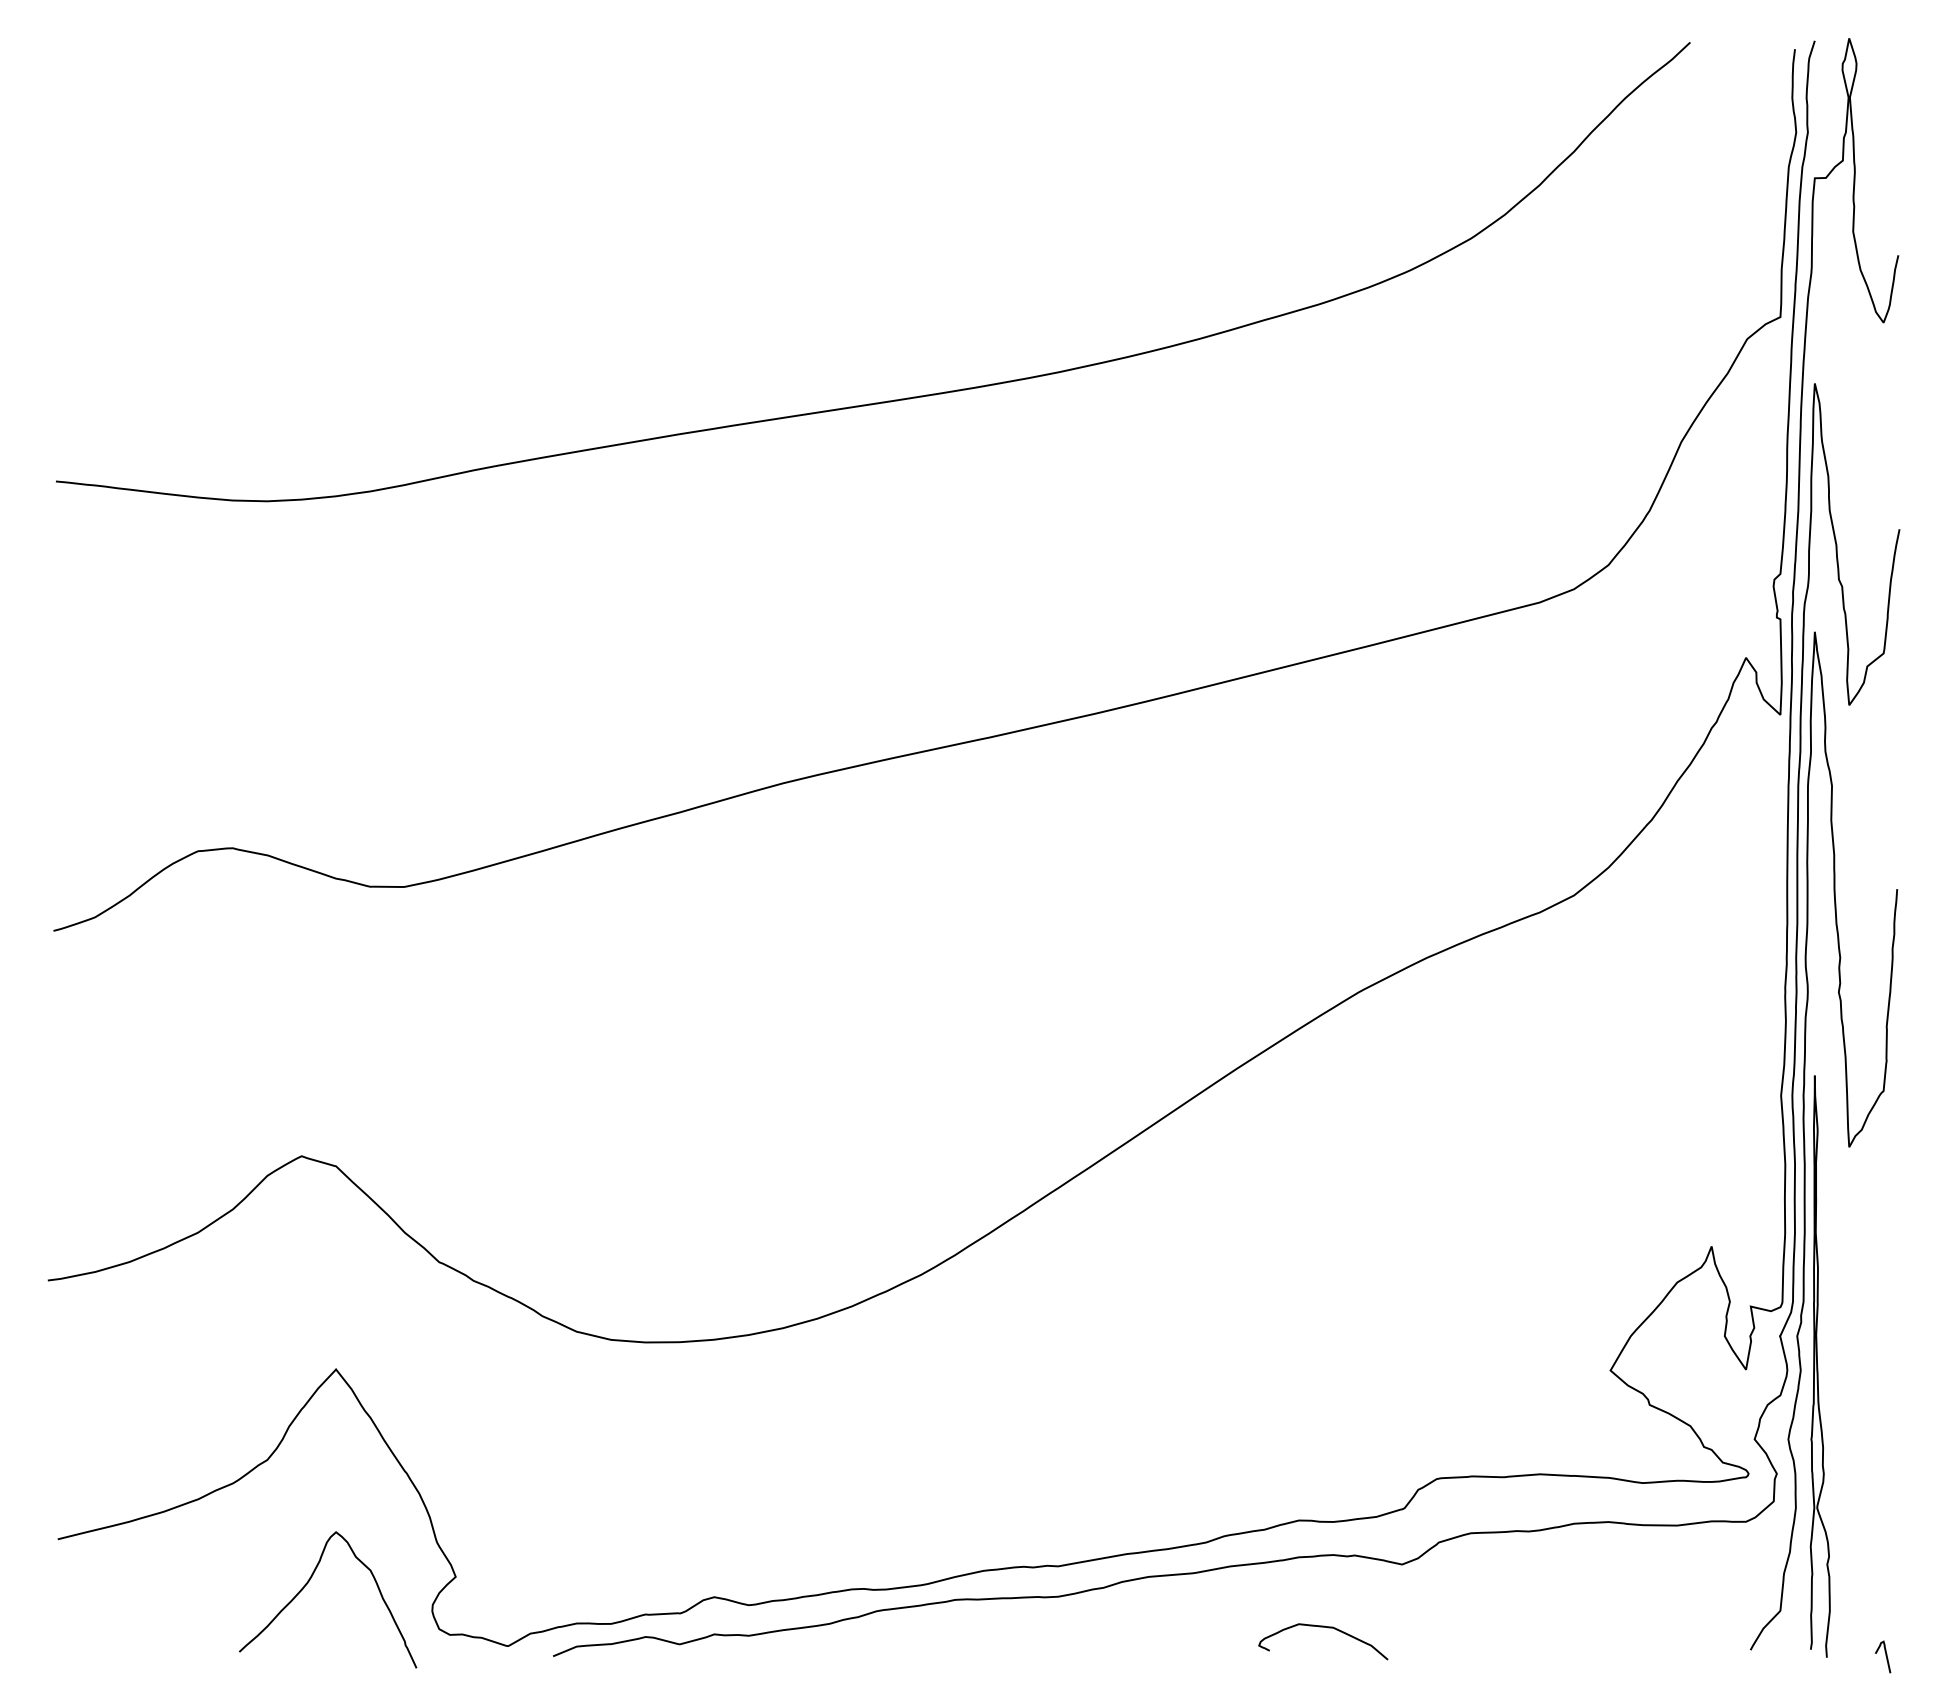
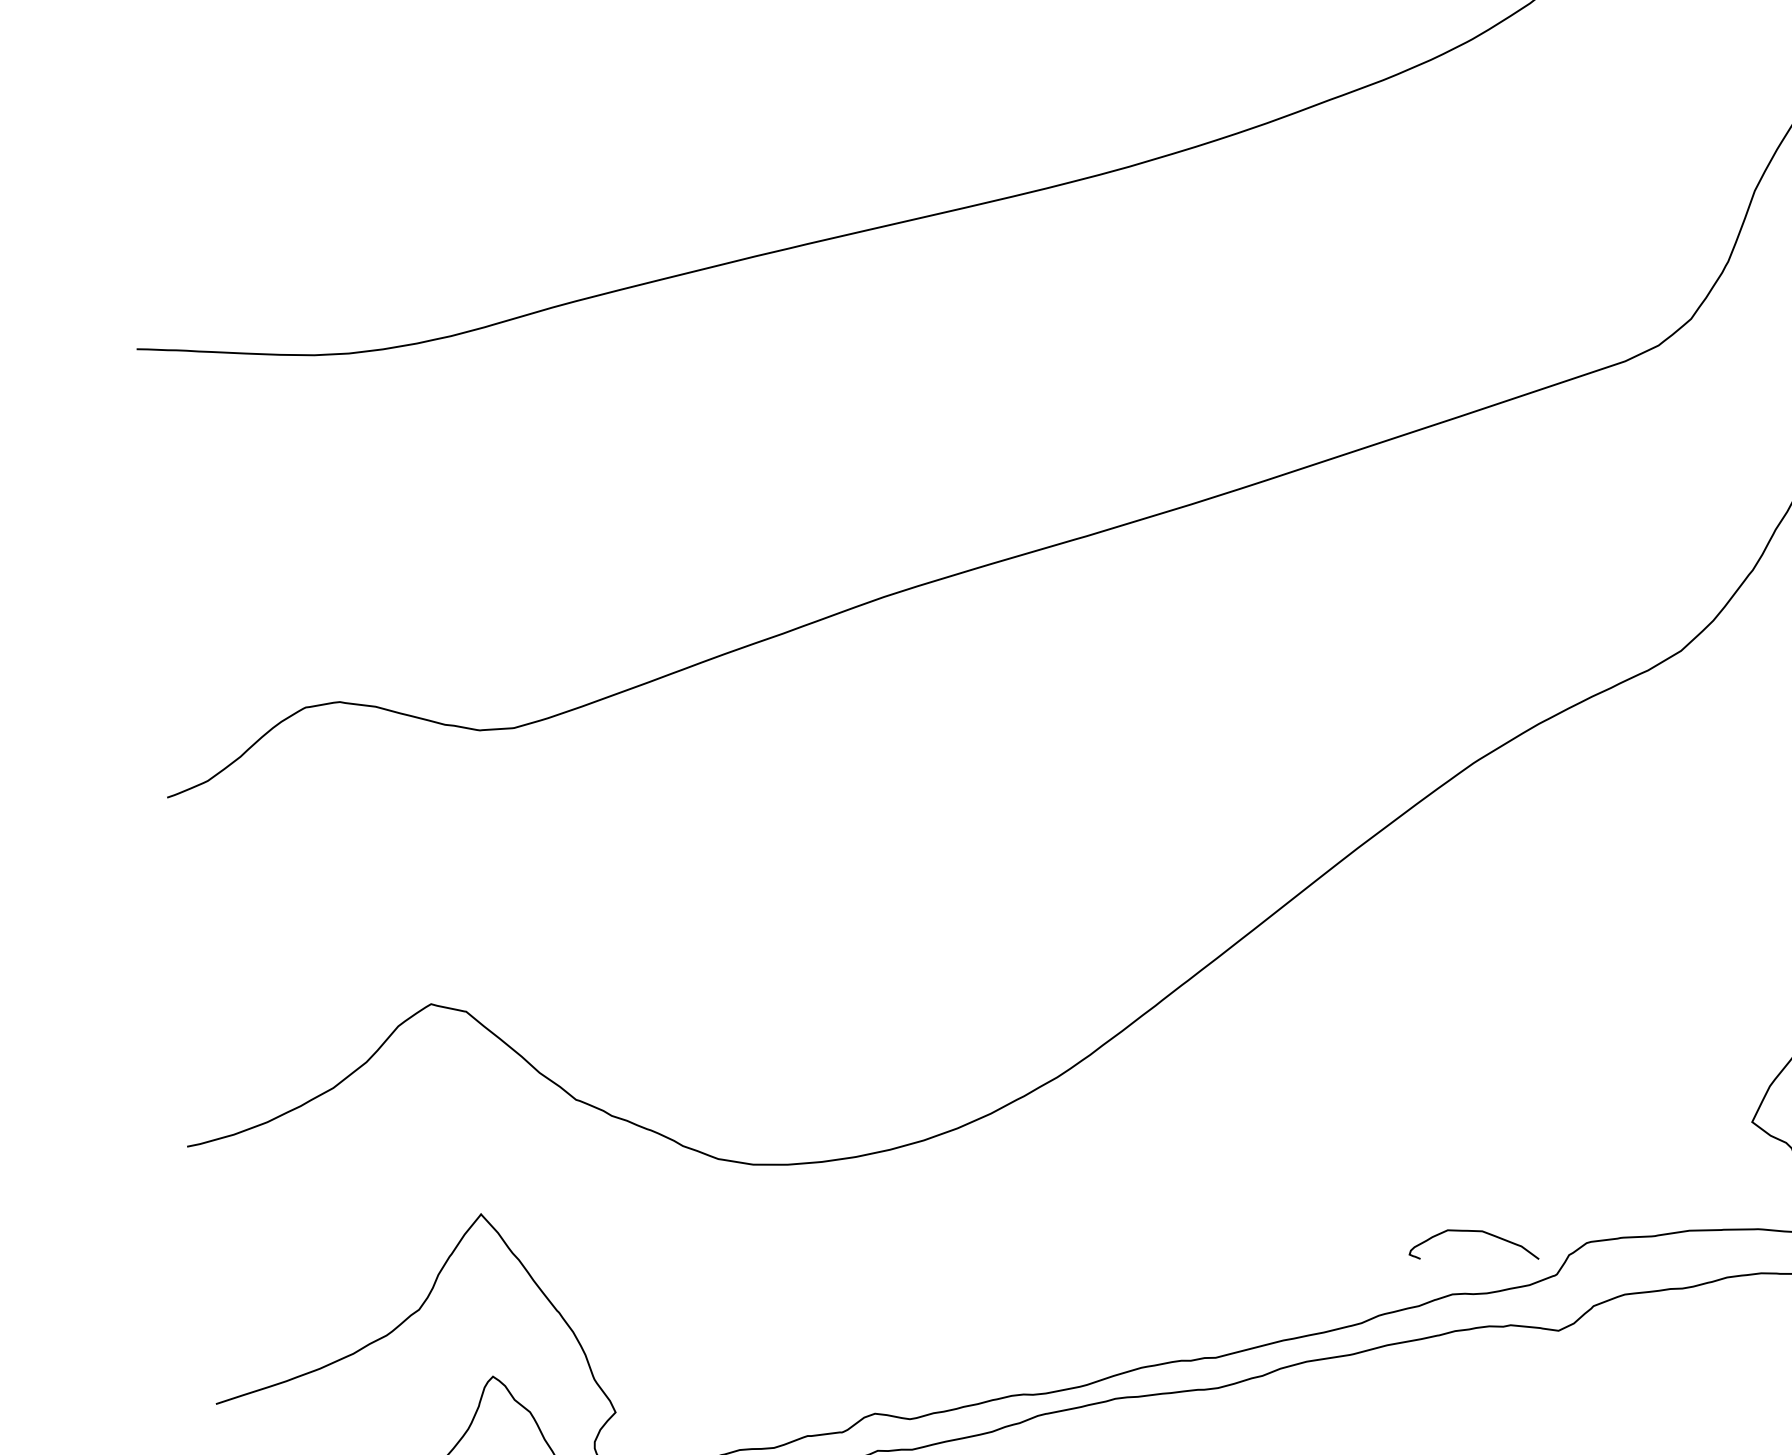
curve: (1328, 1628) -> (1477, 1232), moved

